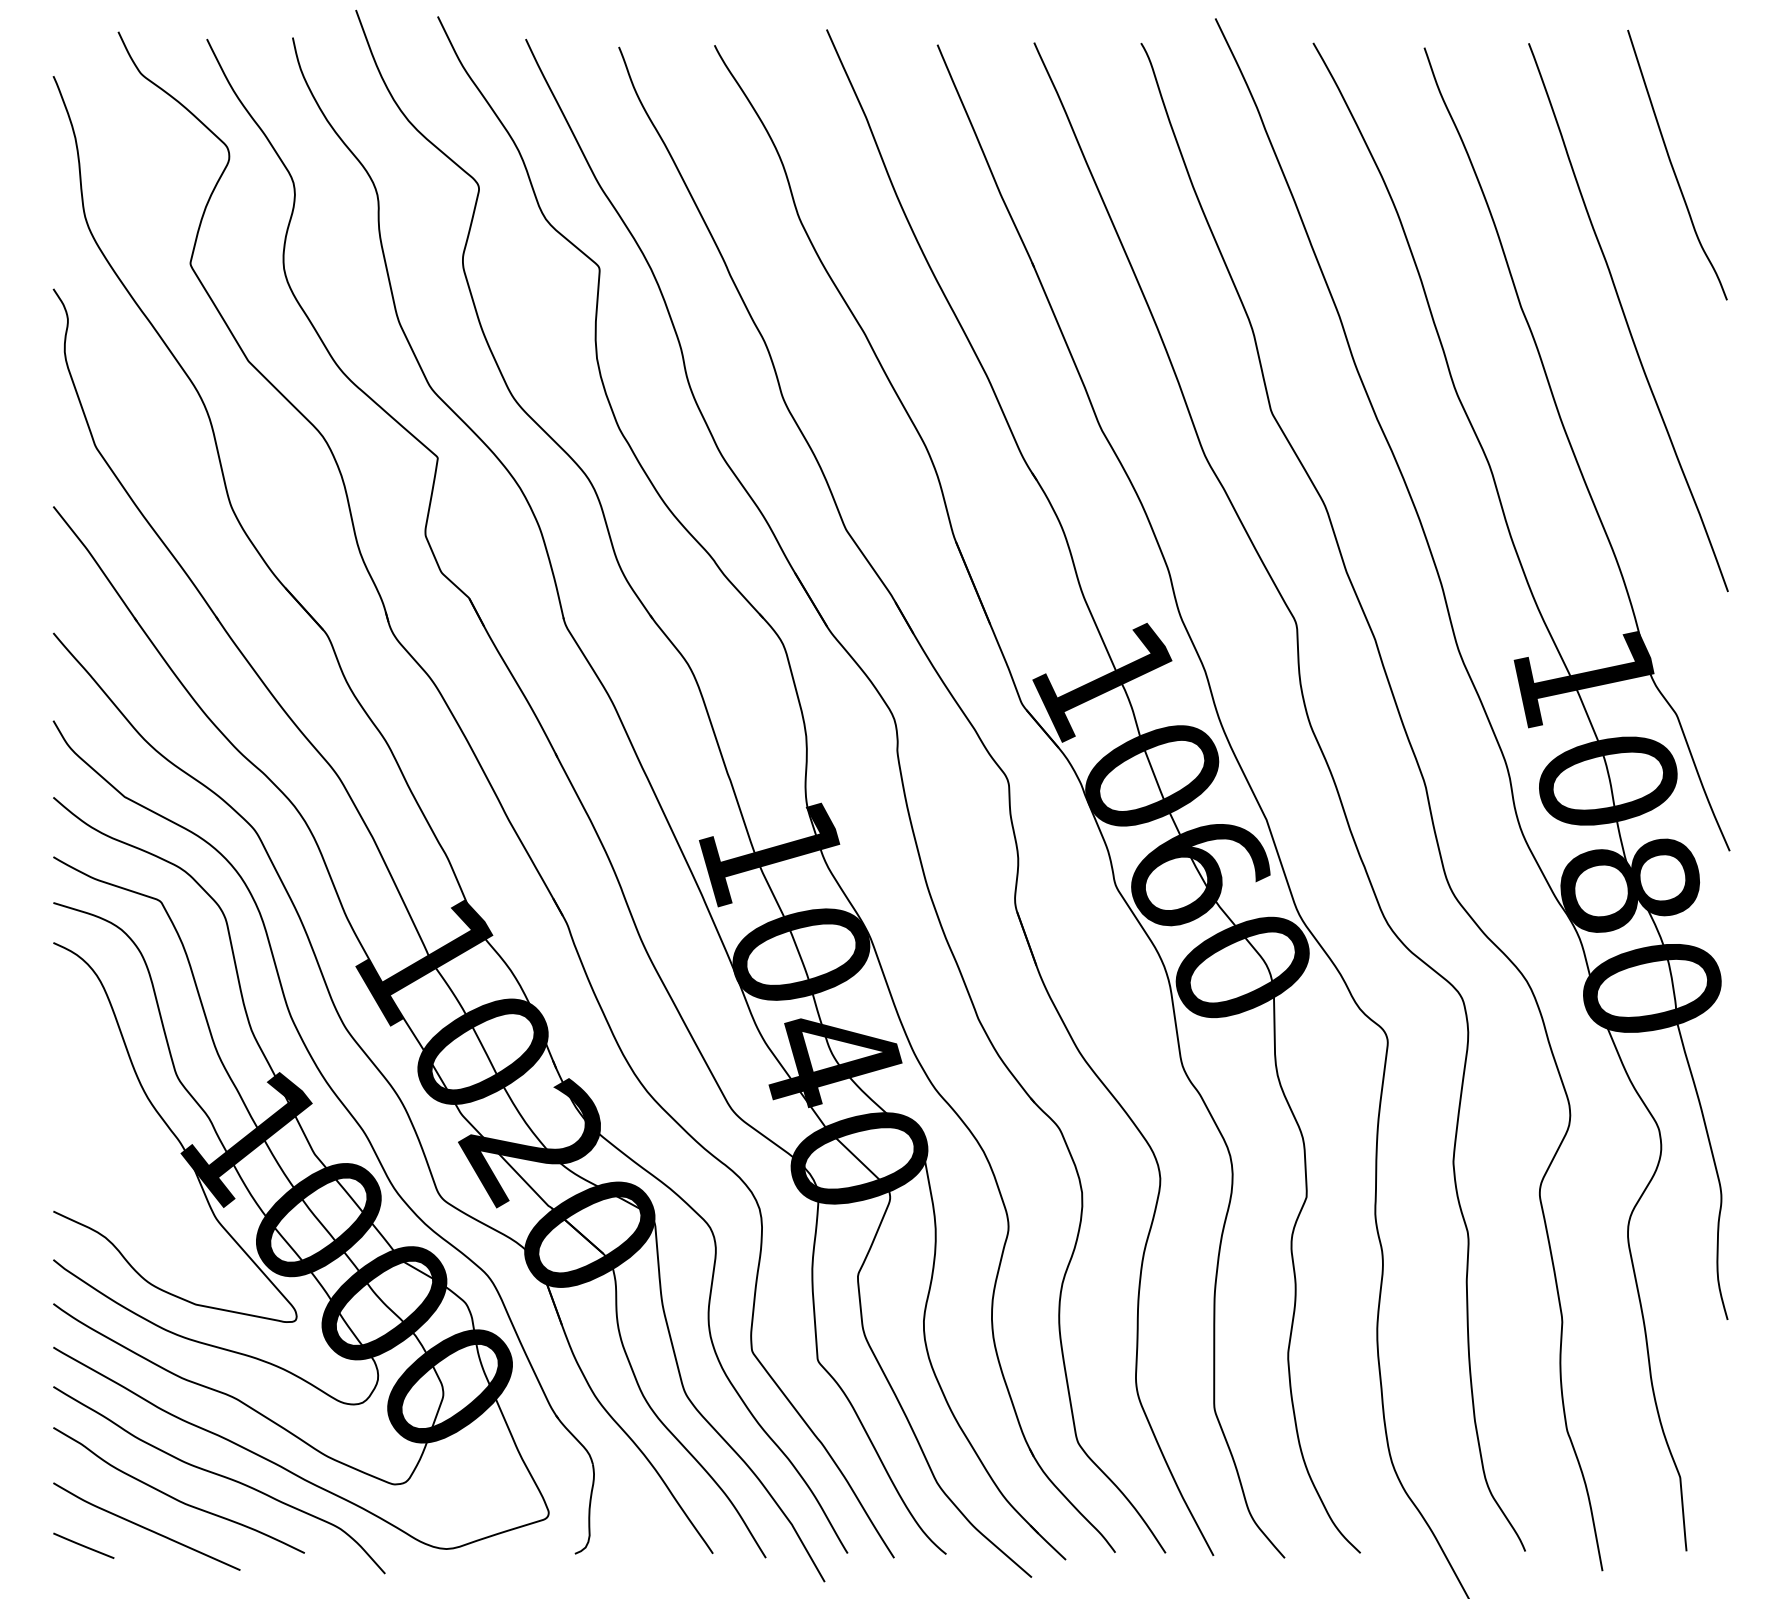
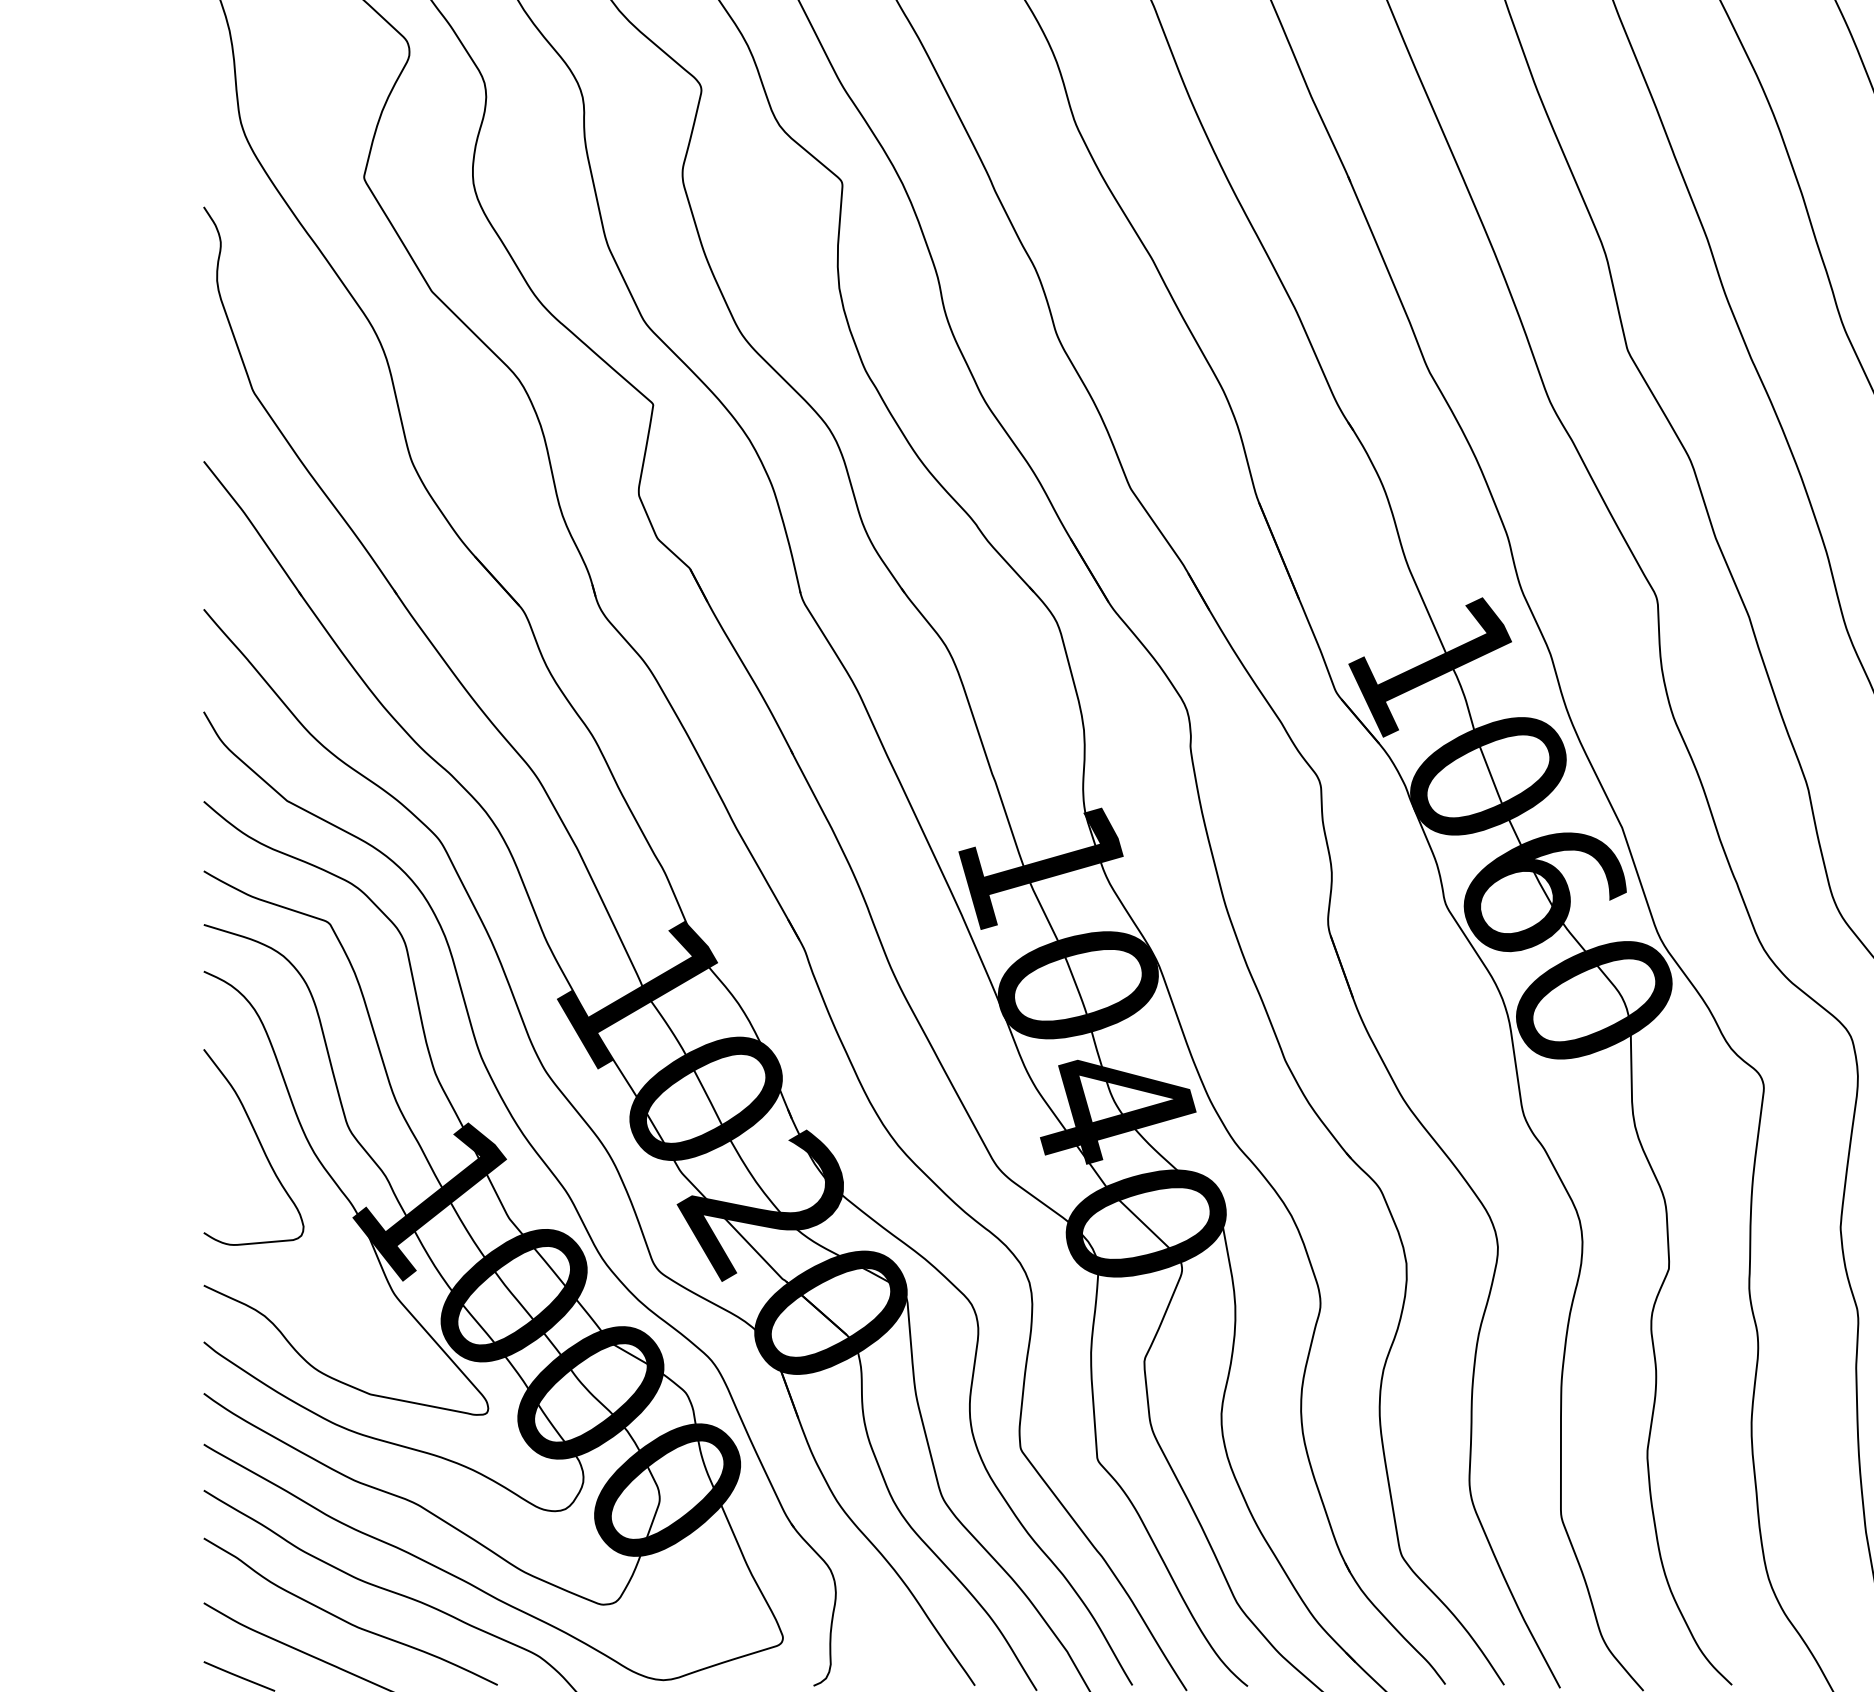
curve: (101, 1091) -> (260, 1145), added

